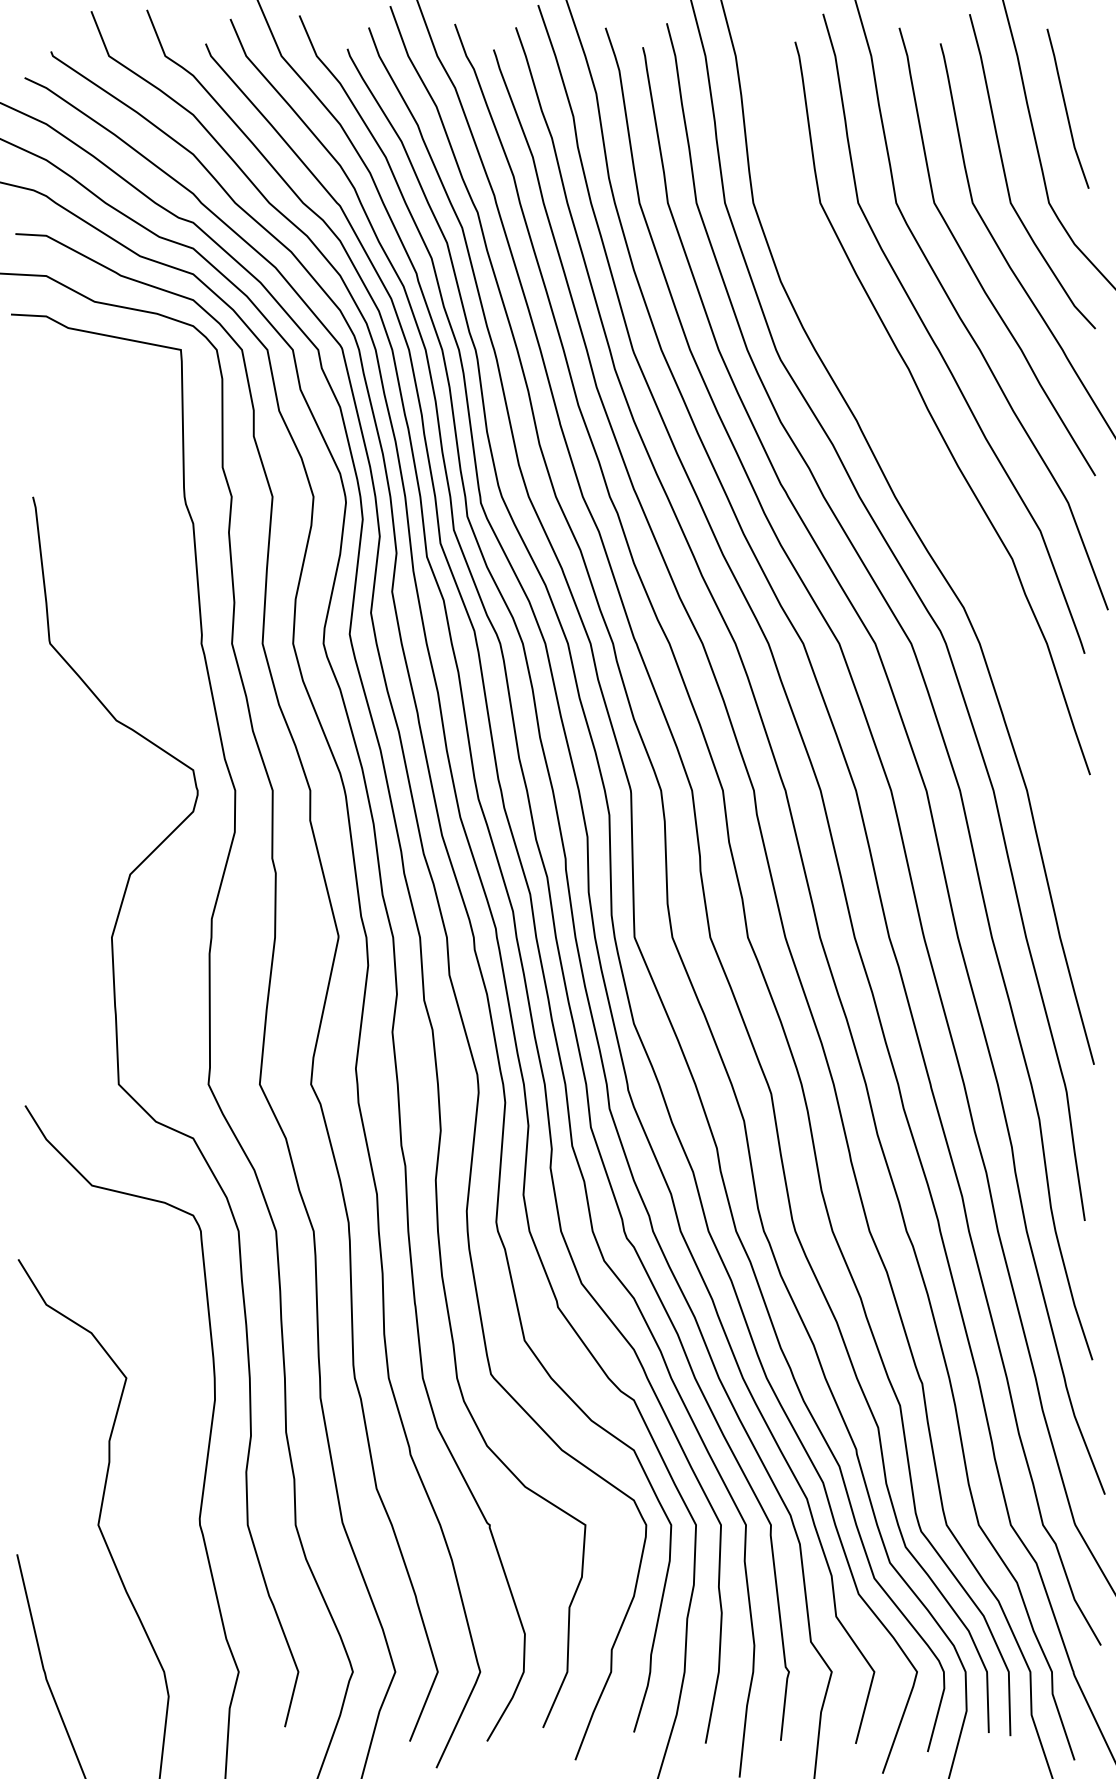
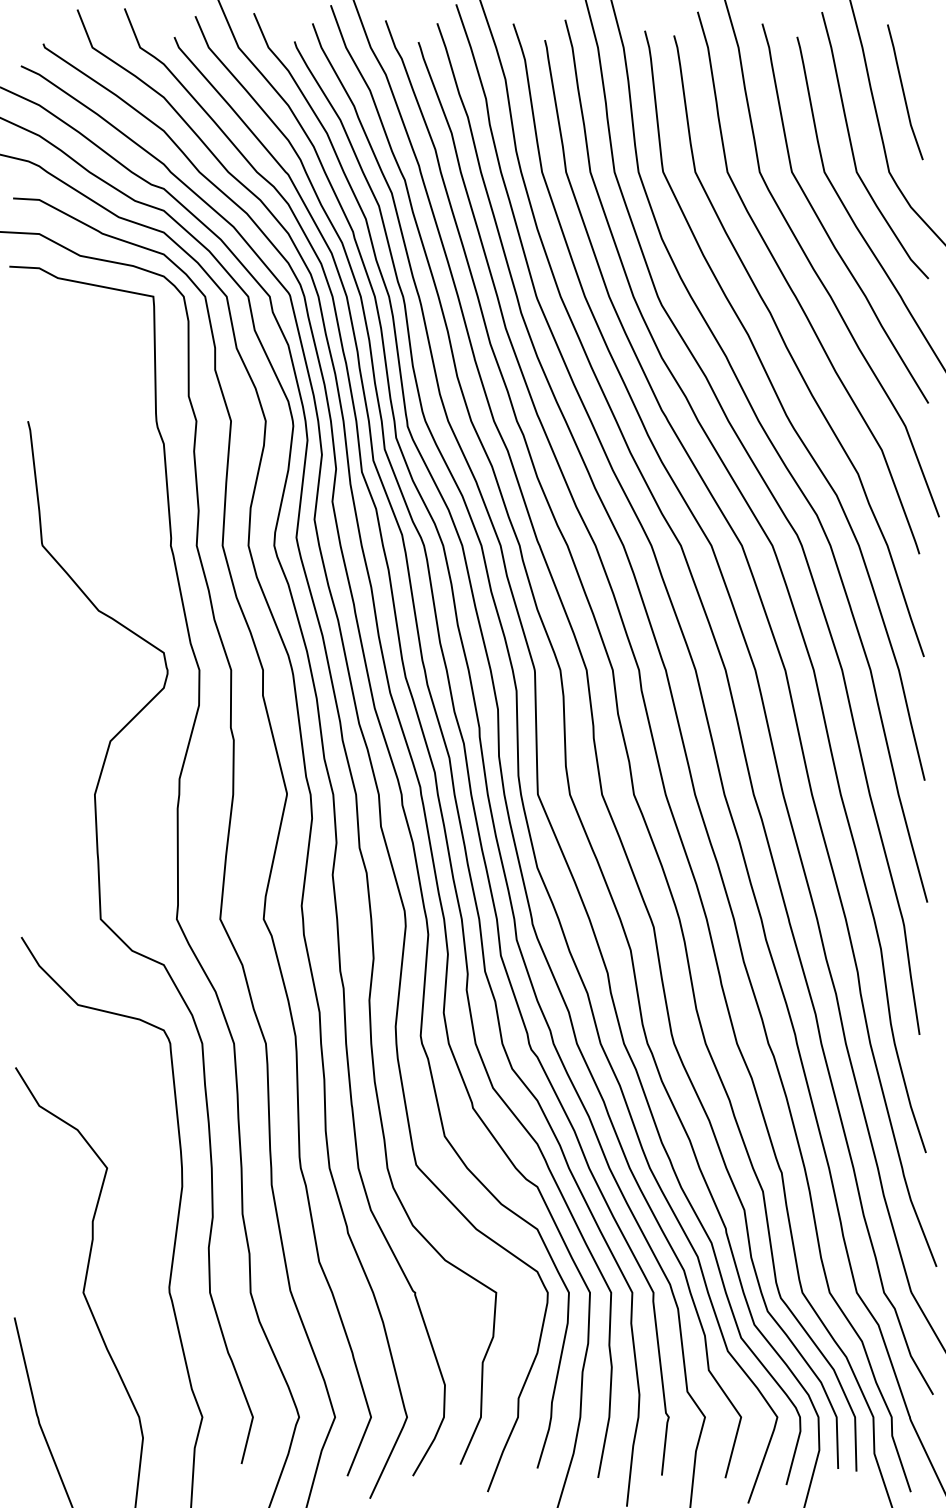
curve: (923, 478) -> (782, 405), added

